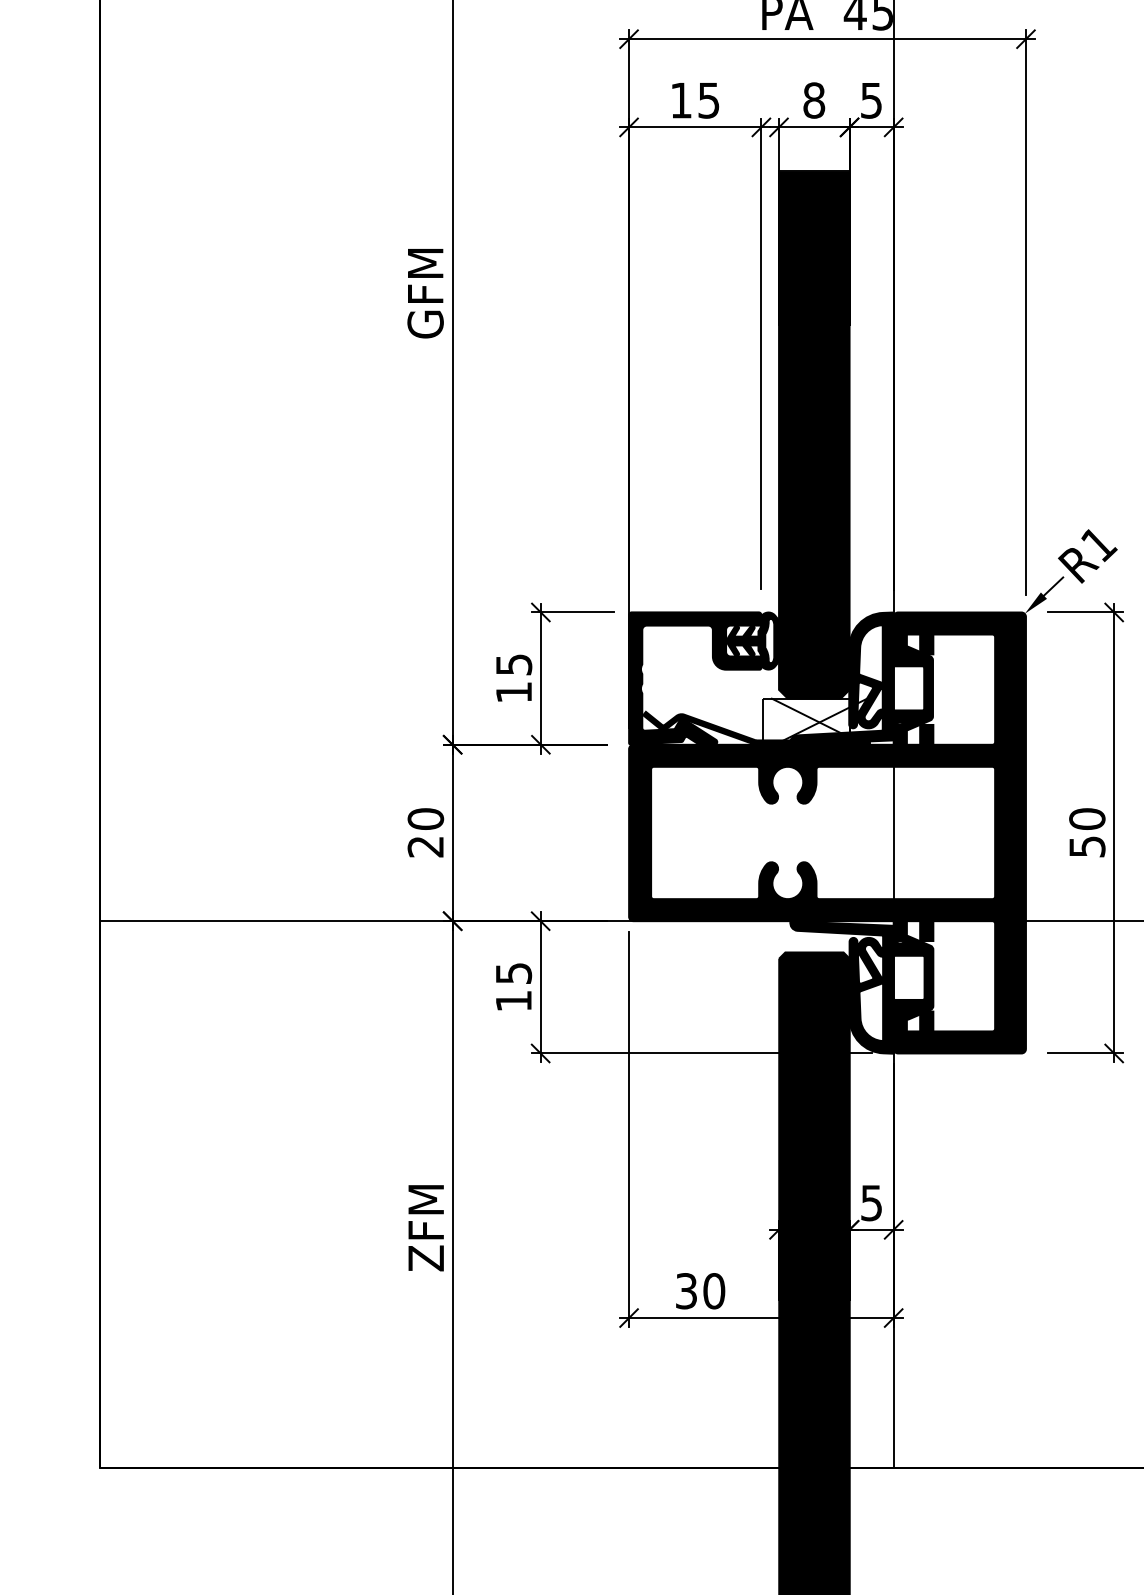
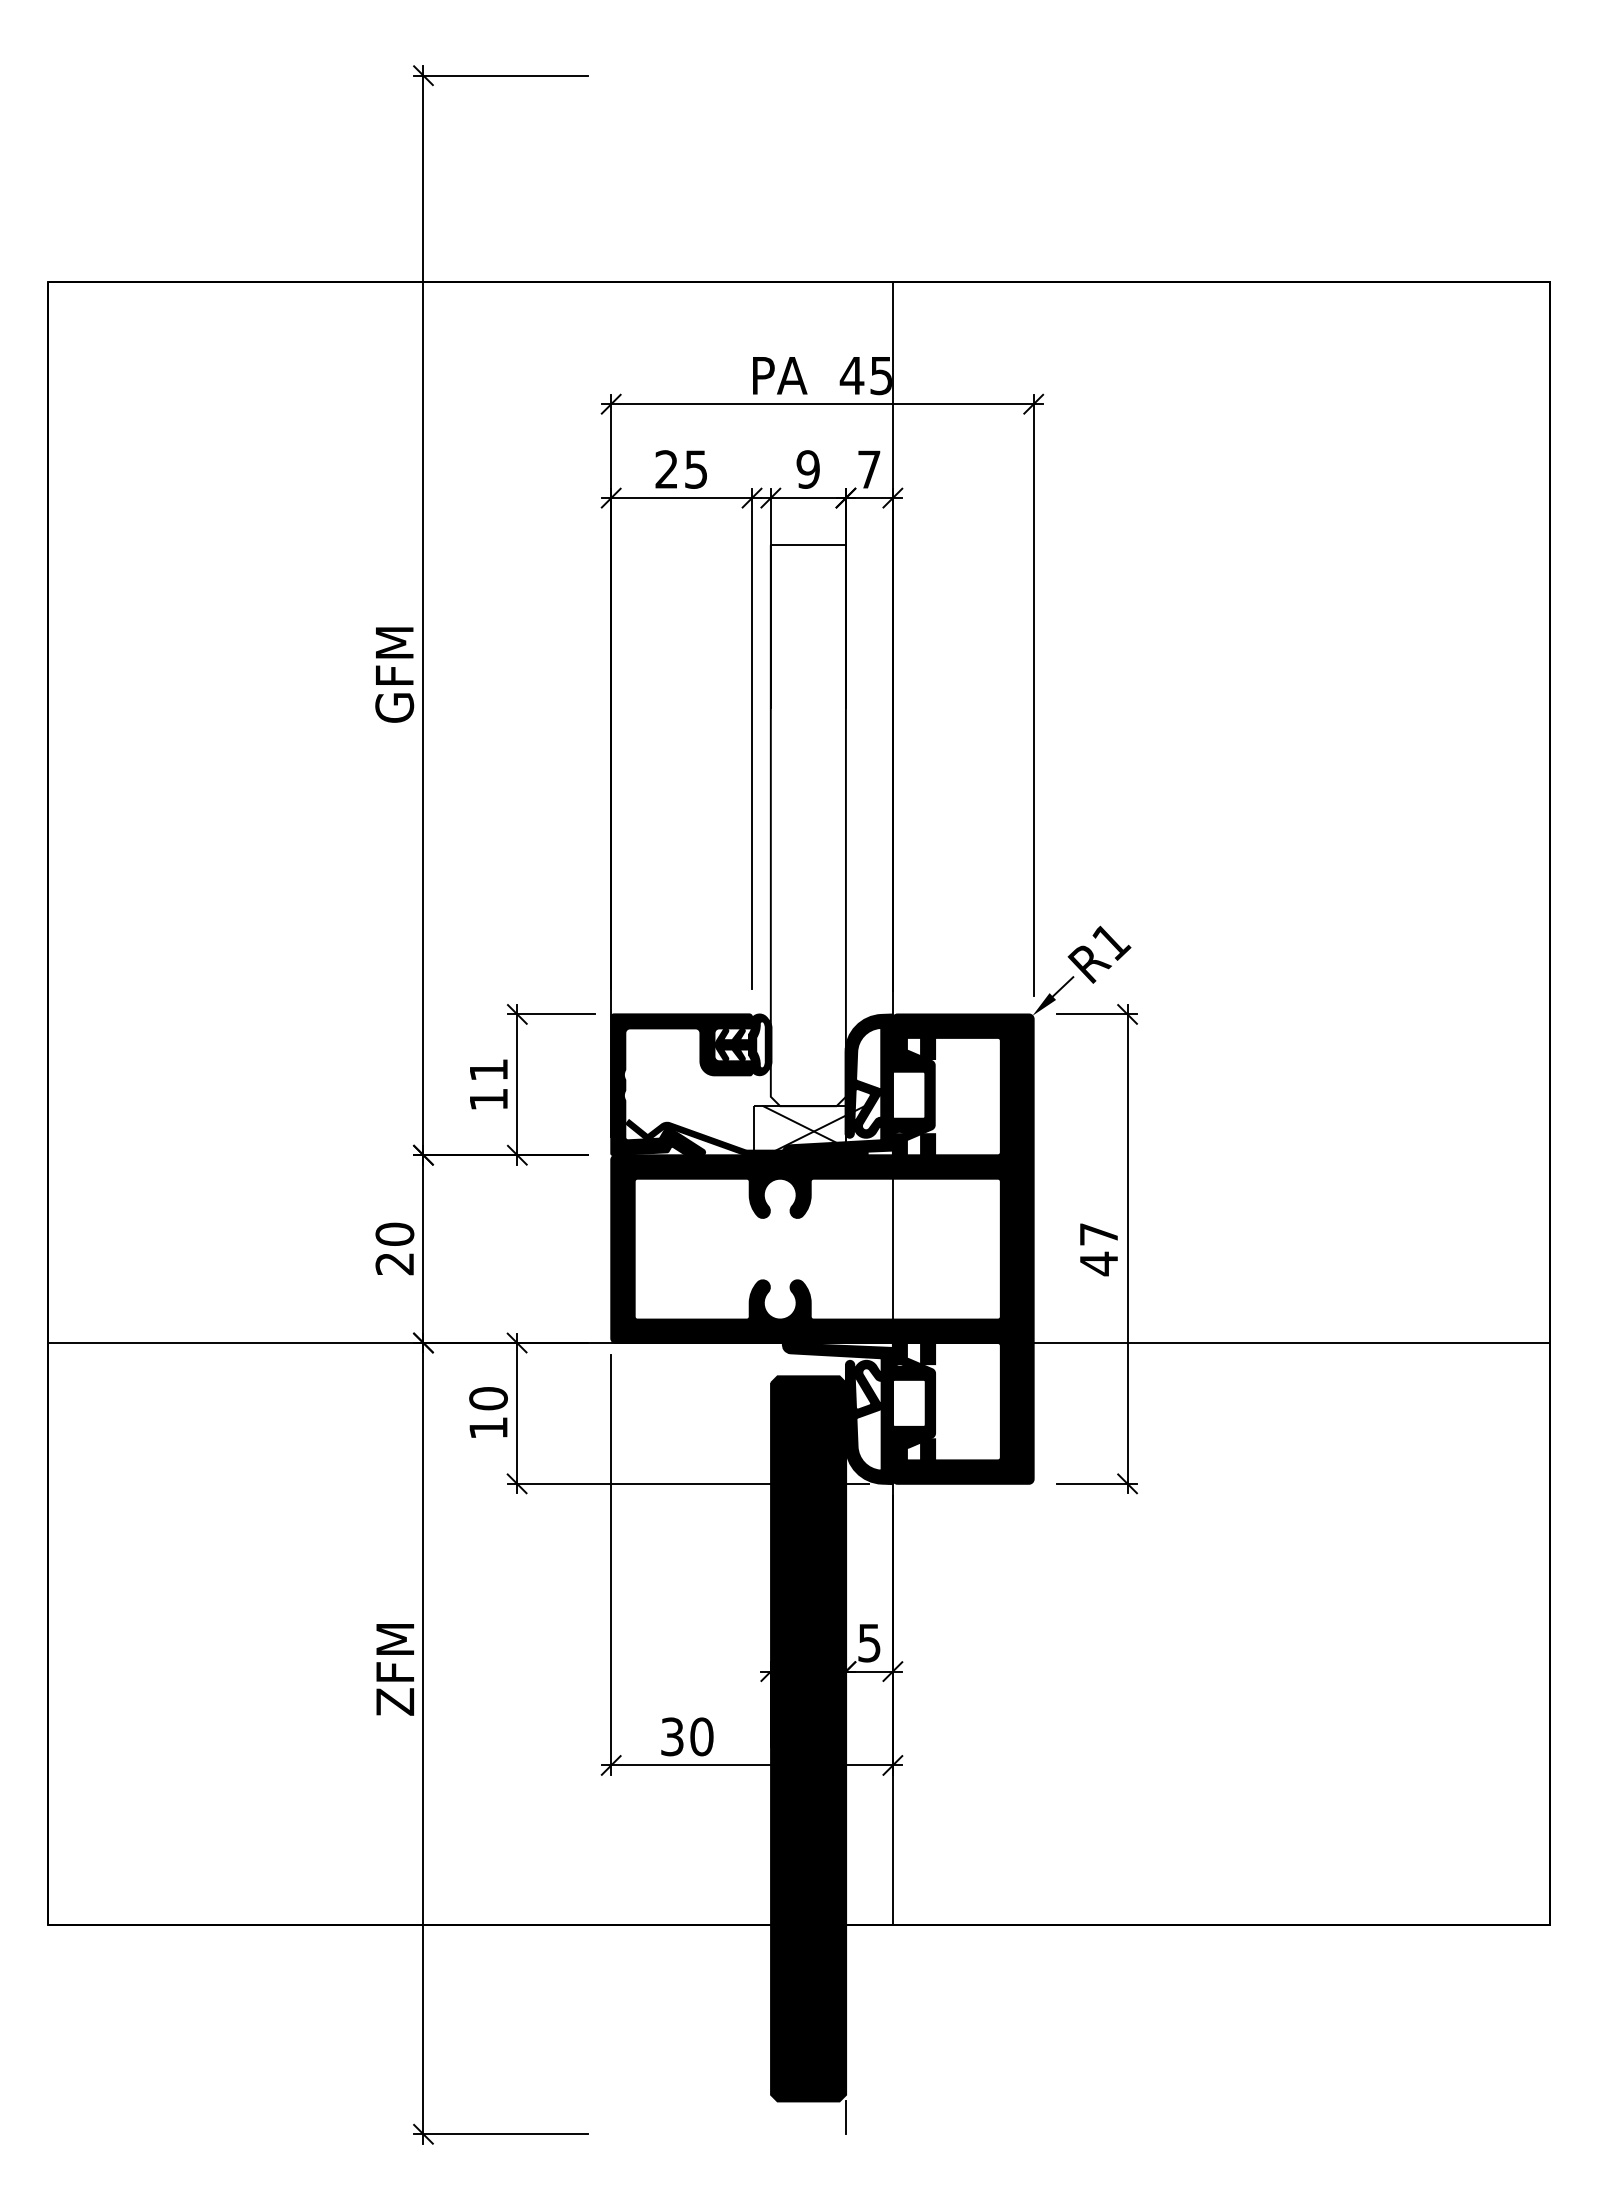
text: (681, 100) -> (666, 469), 15 -> 25
text: (813, 100) -> (807, 469), 8 -> 9
text: (871, 100) -> (869, 469), 5 -> 7
fill: (813, 434) -> (807, 825), removed
text: (514, 665) -> (489, 1070), 15 -> 11
text: (1086, 833) -> (1098, 1249), 50 -> 47
text: (513, 973) -> (488, 1398), 15 -> 10

